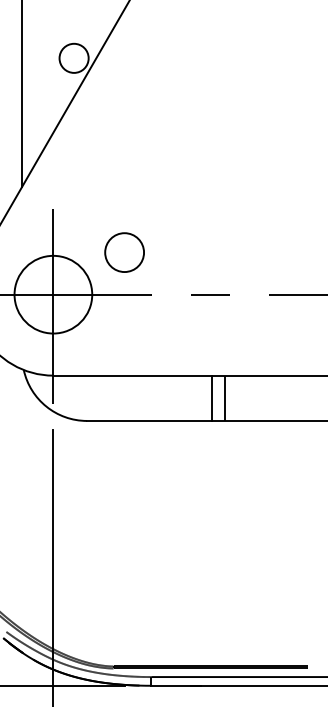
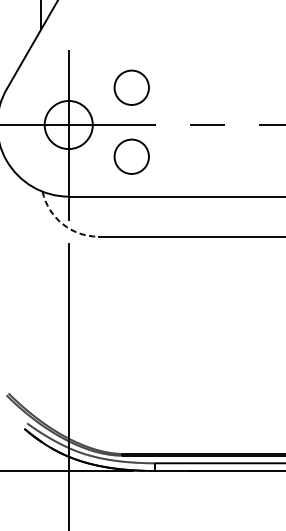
circle: (53, 294) -> (68, 124), size x0.7
circle: (124, 330) -> (131, 156), added
line: (212, 397) -> (209, 215), removed
line: (224, 397) -> (220, 215), removed
arc: (46, 406) -> (62, 223), solid -> dashed

